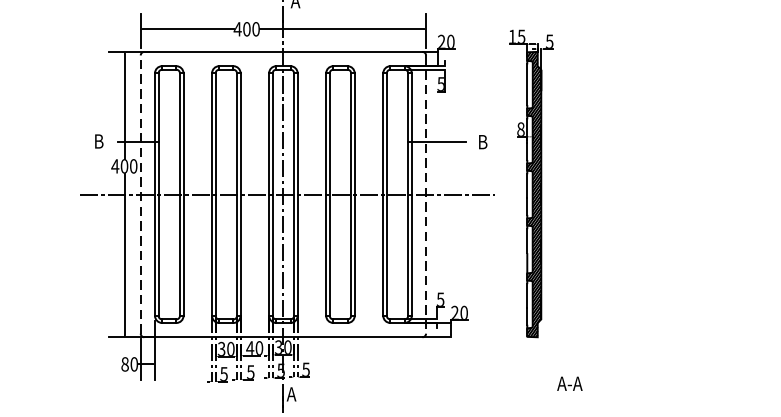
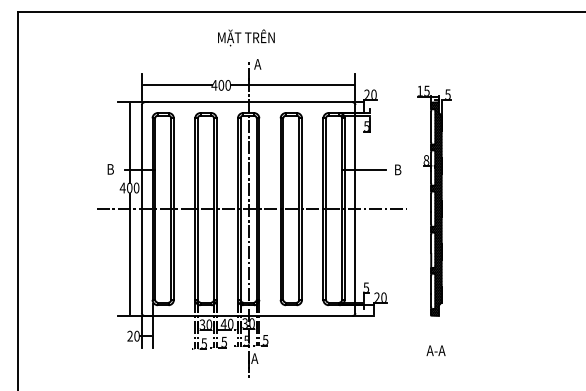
line: (140, 193) -> (141, 208), dashed -> solid
line: (426, 195) -> (355, 209), dashed -> solid
text: (124, 363) -> (129, 335), 80 -> 20
text: (569, 383) -> (435, 350), moved

